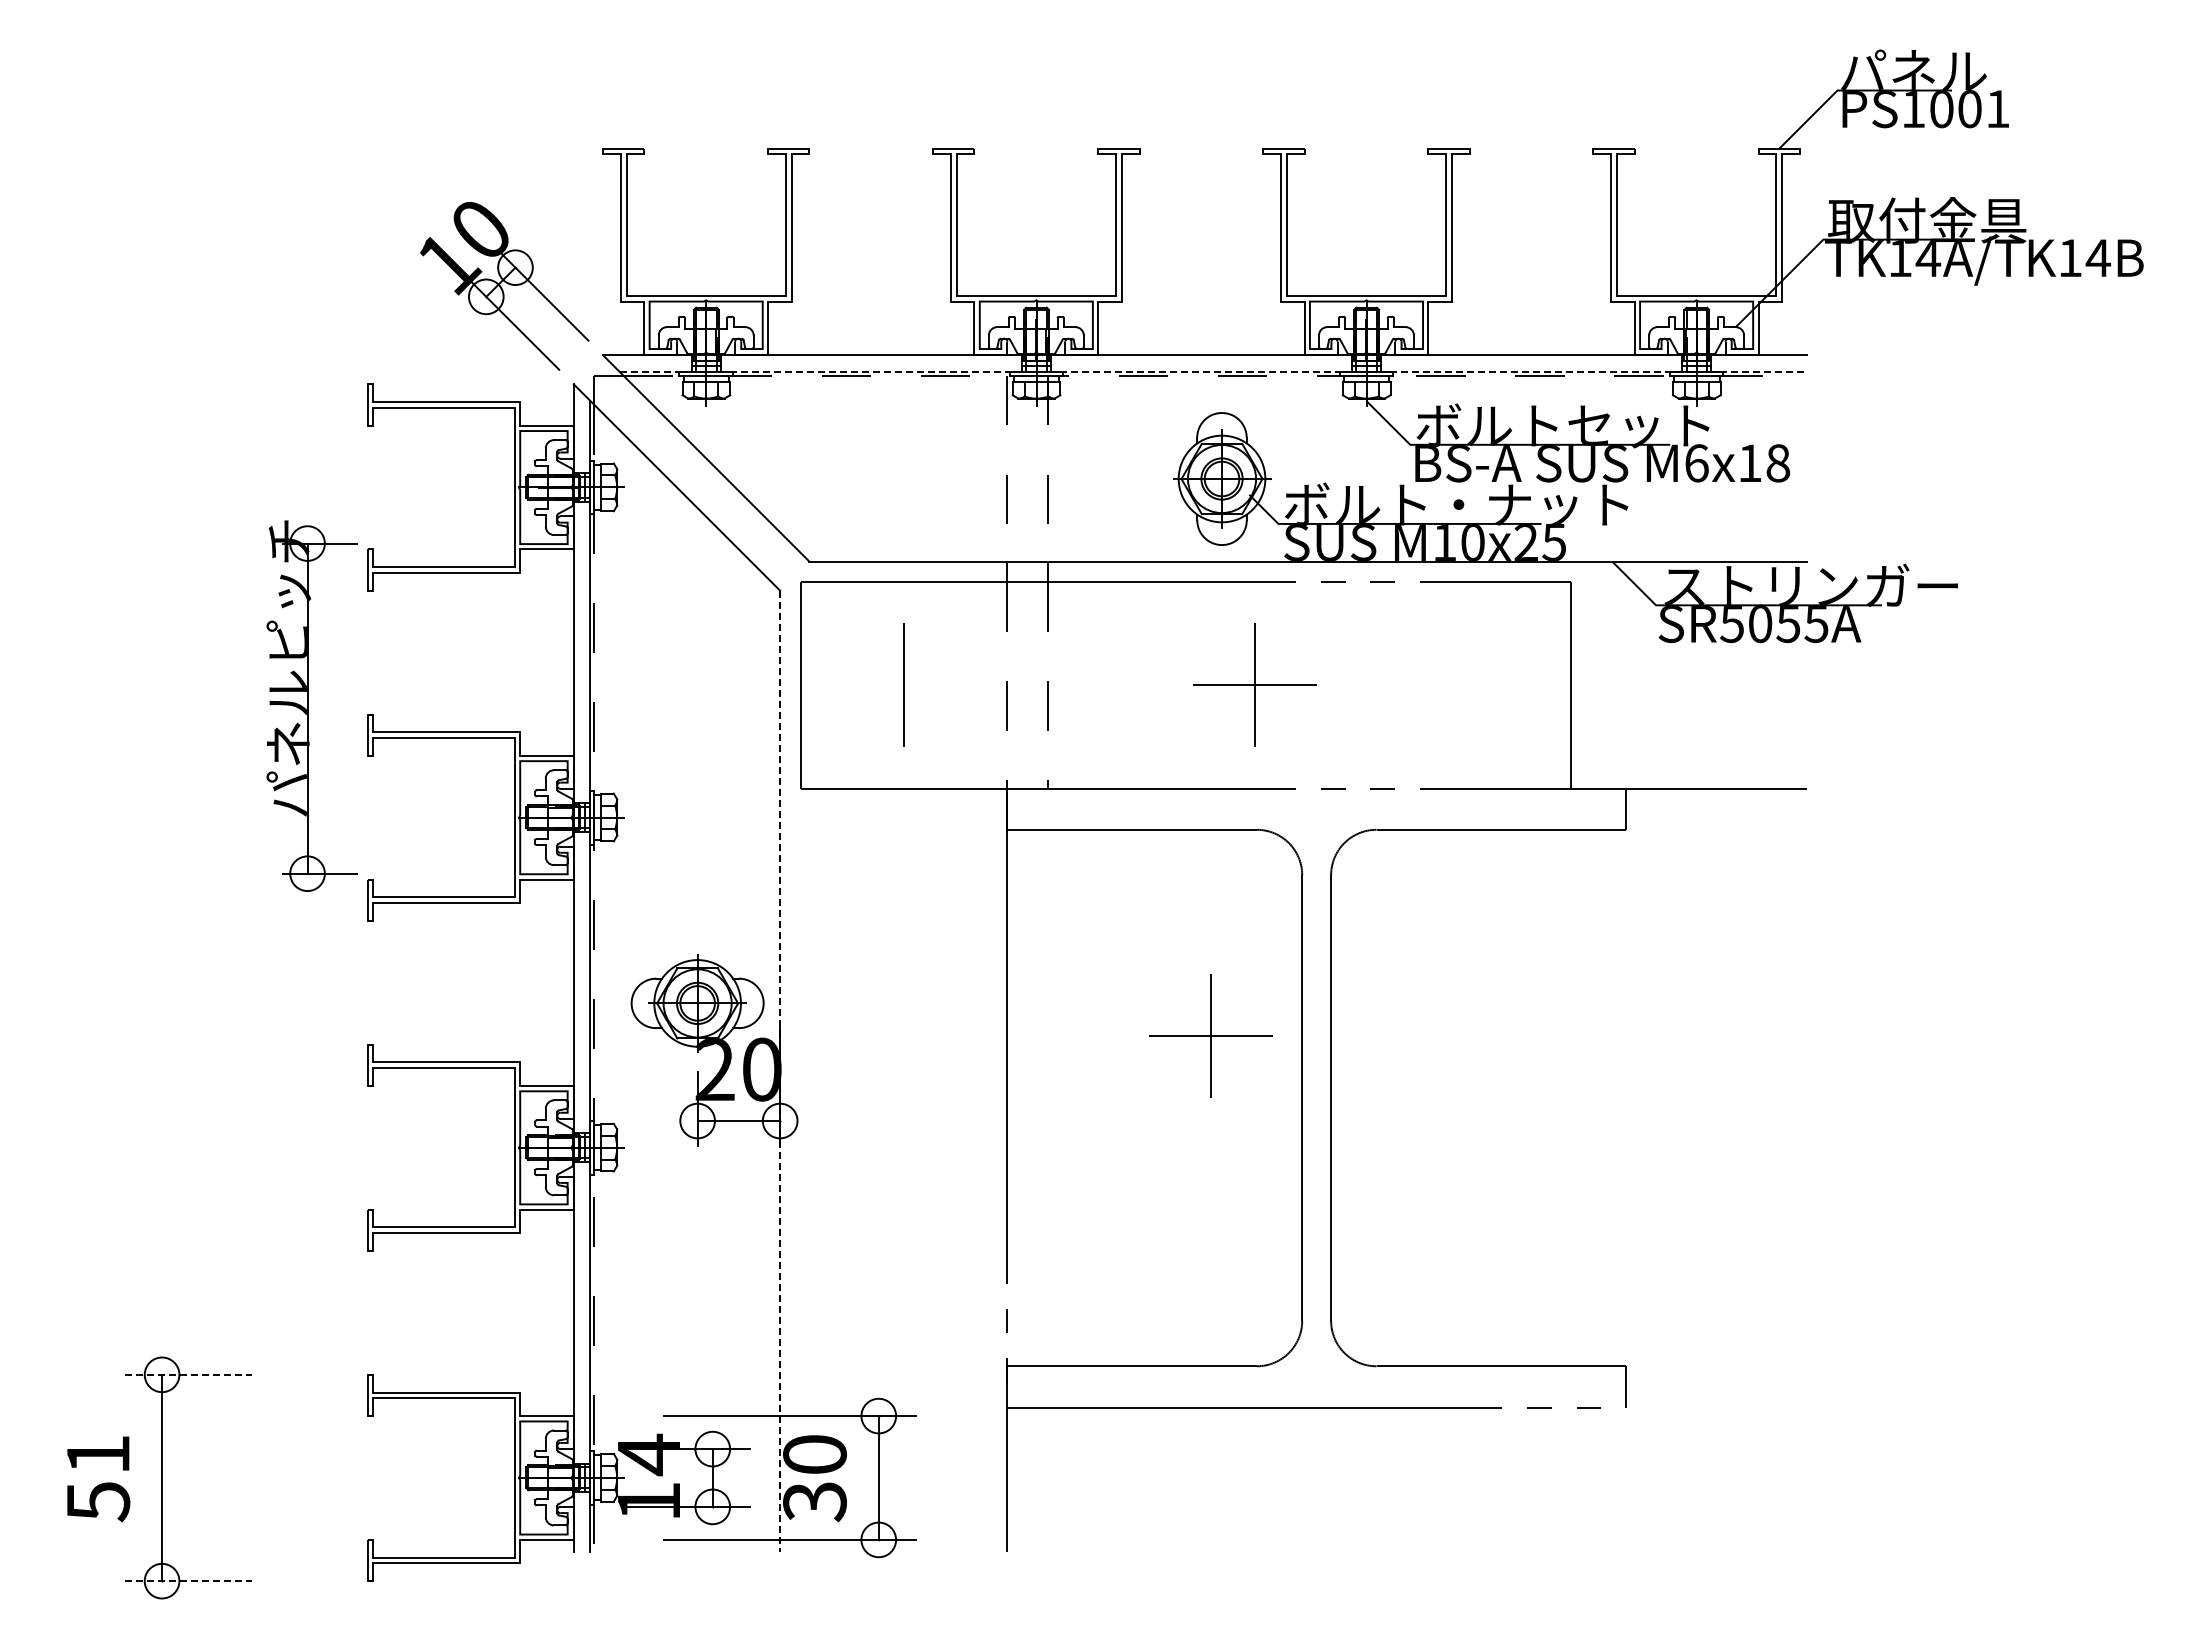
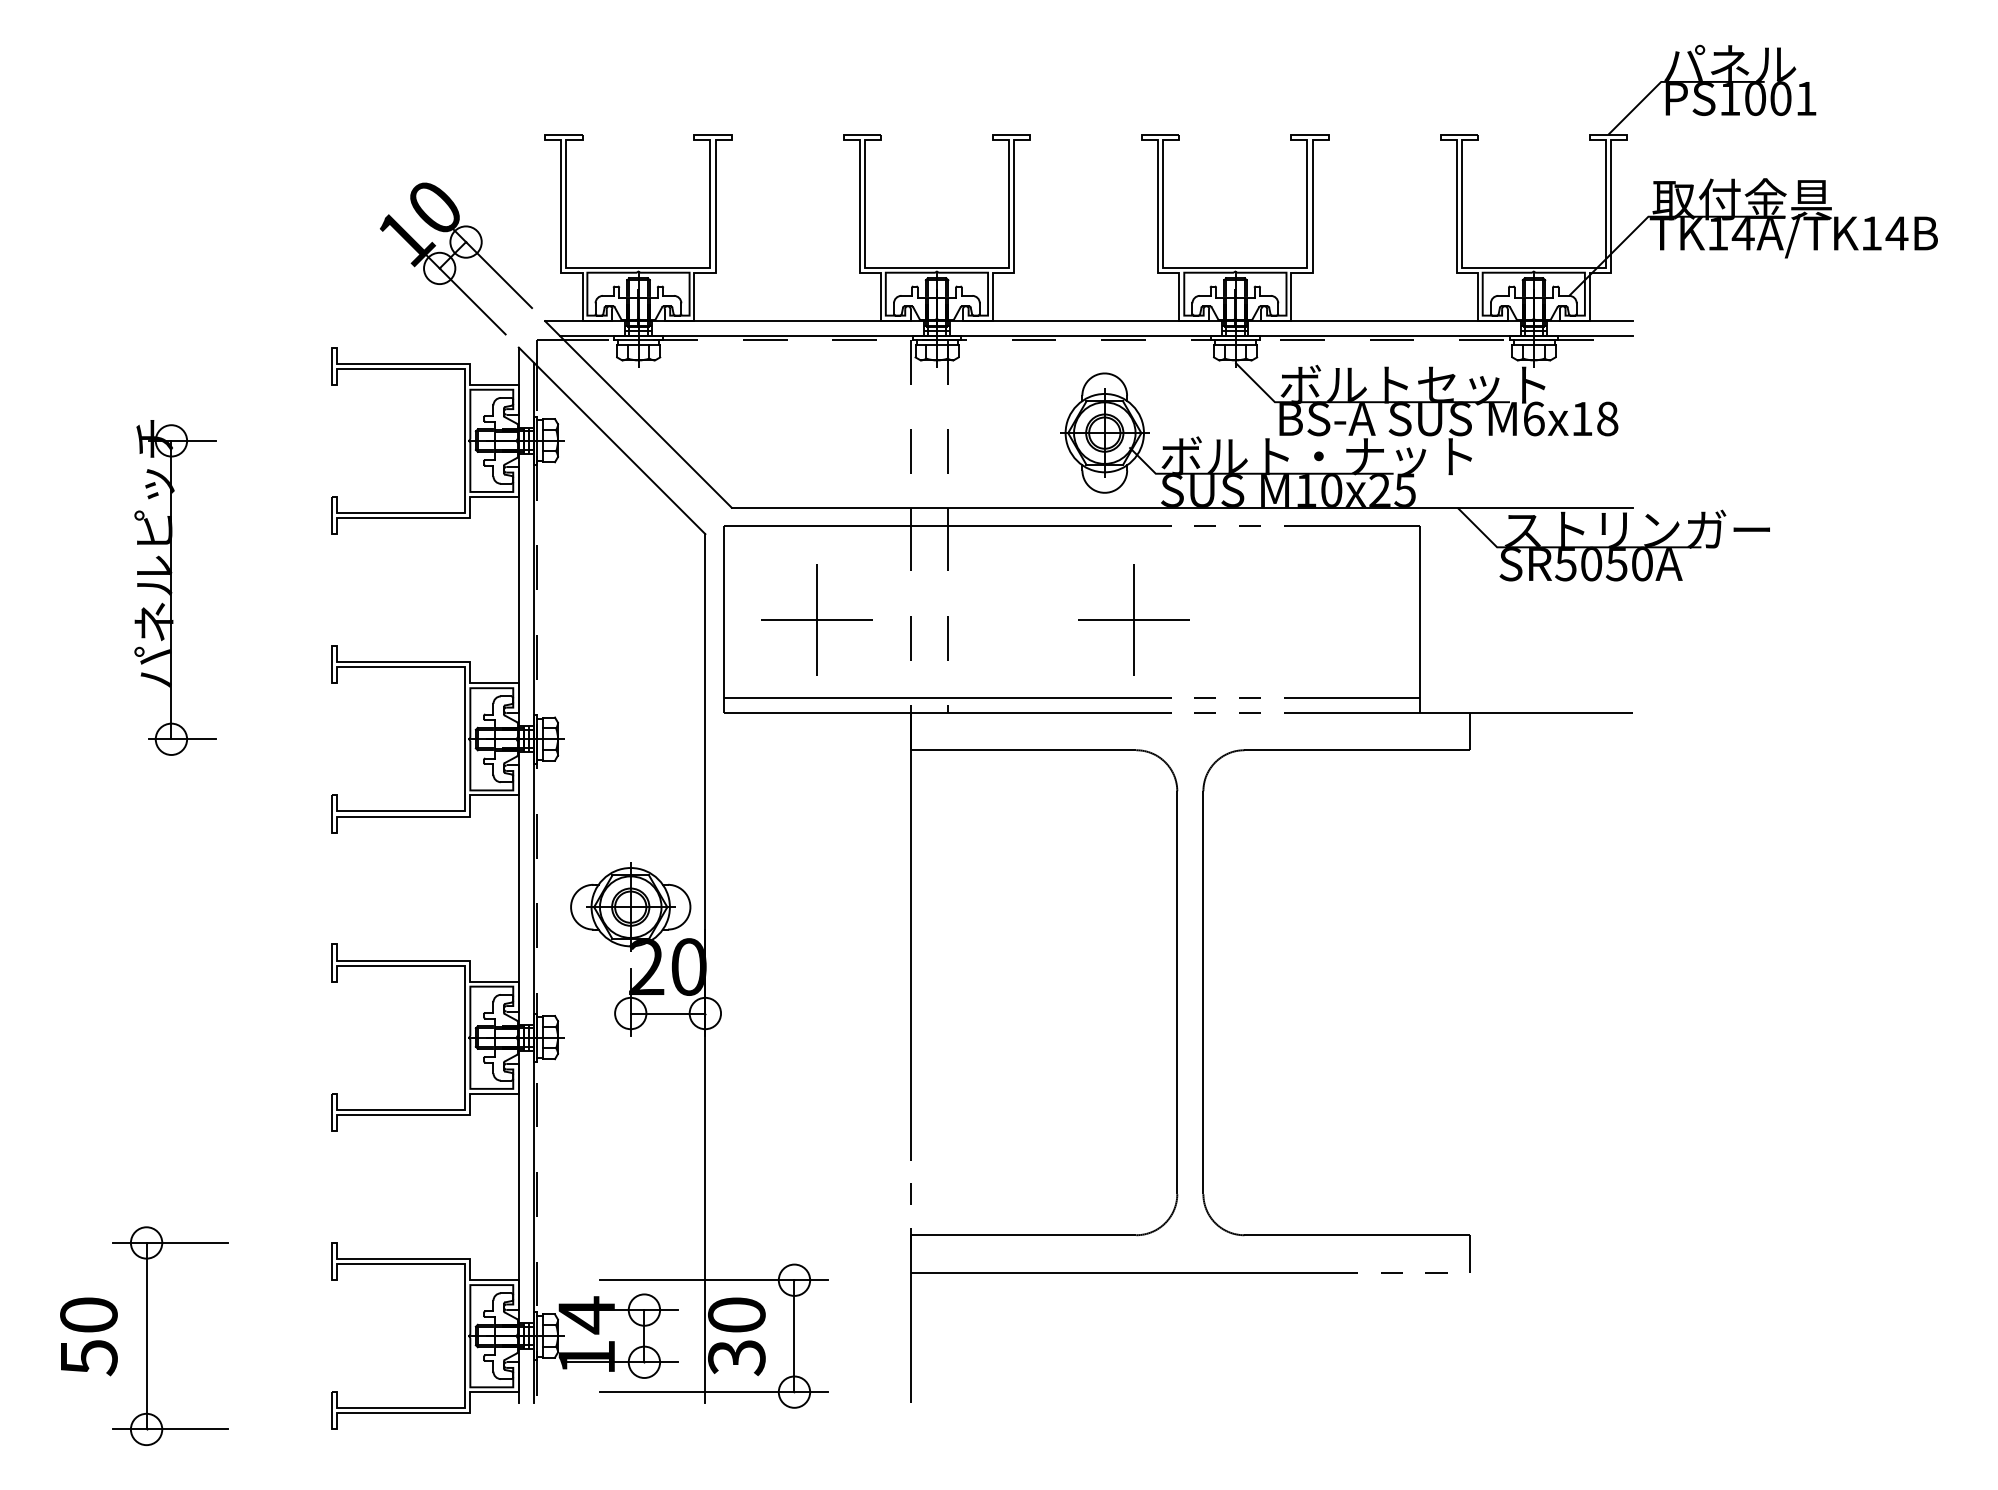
line: (1213, 371) -> (1097, 335), dashed -> solid
text: (1816, 623) -> (1642, 563), SR5055A -> SR5050A
line: (903, 685) -> (816, 619), added
part: (311, 705) -> (175, 587), moved
line: (1185, 772) -> (1071, 698), added
part: (1210, 1035) -> (1094, 936), removed
line: (780, 1071) -> (705, 968), dashed -> solid
line: (188, 1374) -> (170, 1242), dashed -> solid
text: (98, 1454) -> (89, 1314), 51 -> 50
line: (188, 1581) -> (170, 1429), dashed -> solid

